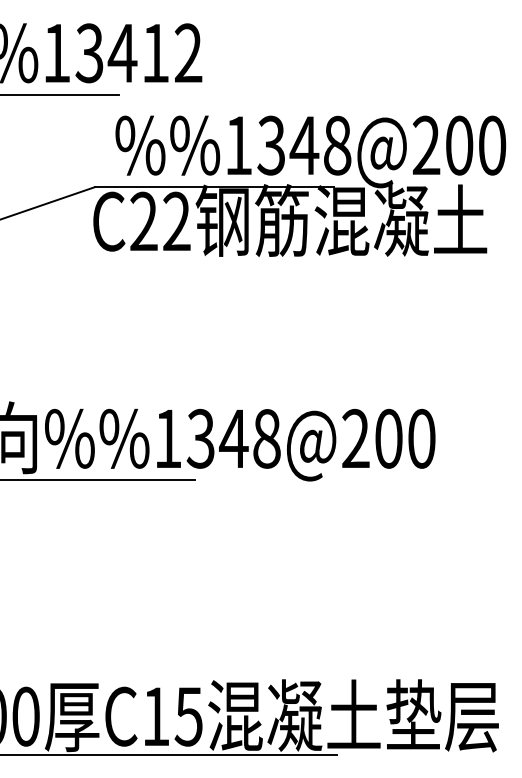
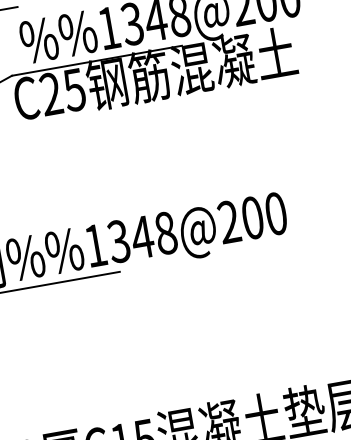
text: (176, 221) -> (74, 89), C22 -> C25

